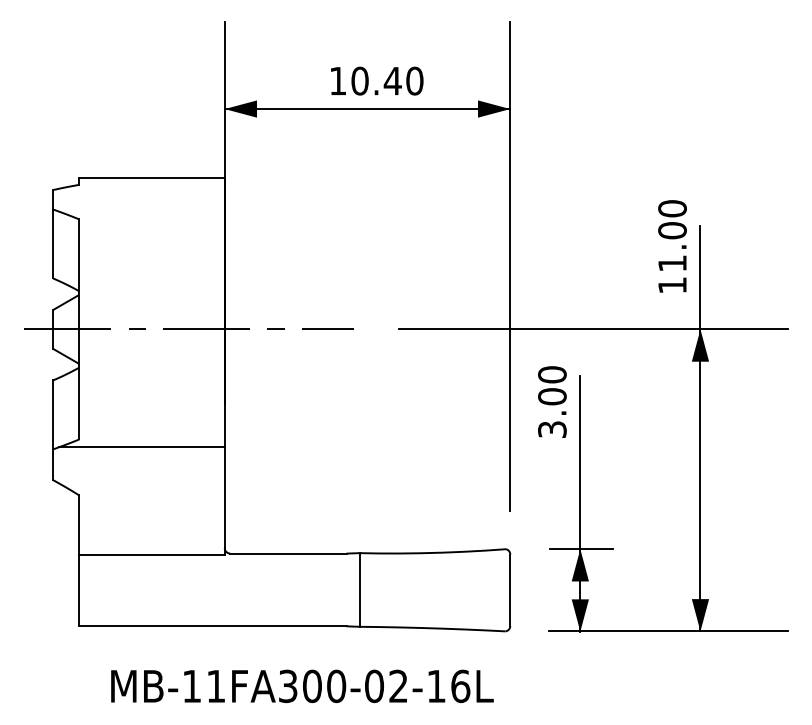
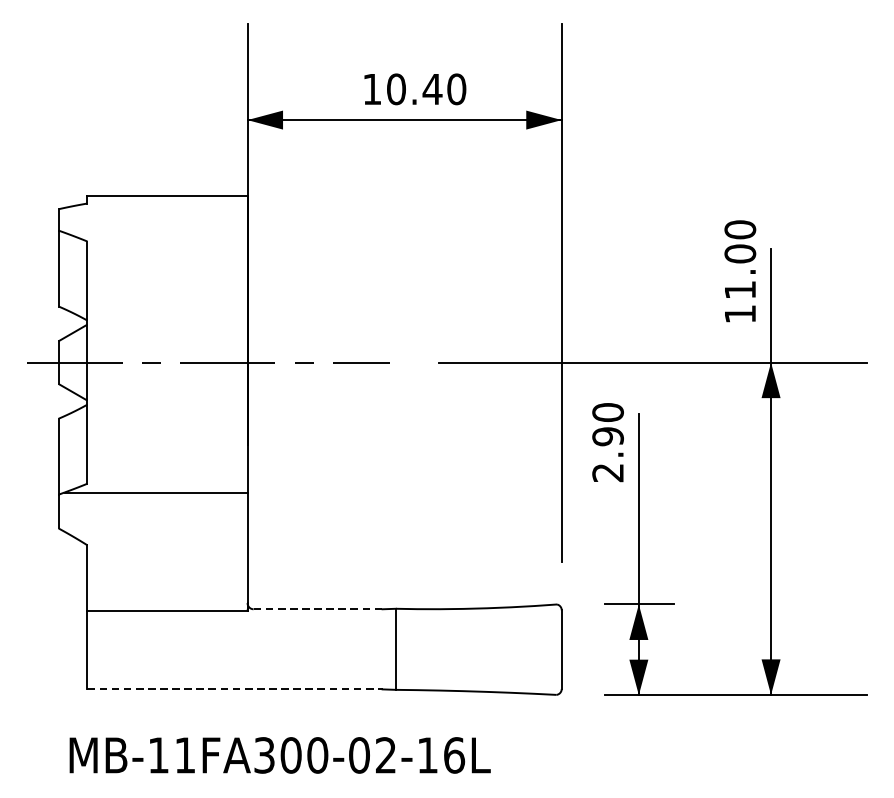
text: (552, 412) -> (608, 454), 3.00 -> 2.90
line: (288, 553) -> (317, 609), solid -> dashed
line: (213, 626) -> (235, 689), solid -> dashed
text: (302, 686) -> (280, 755), moved

